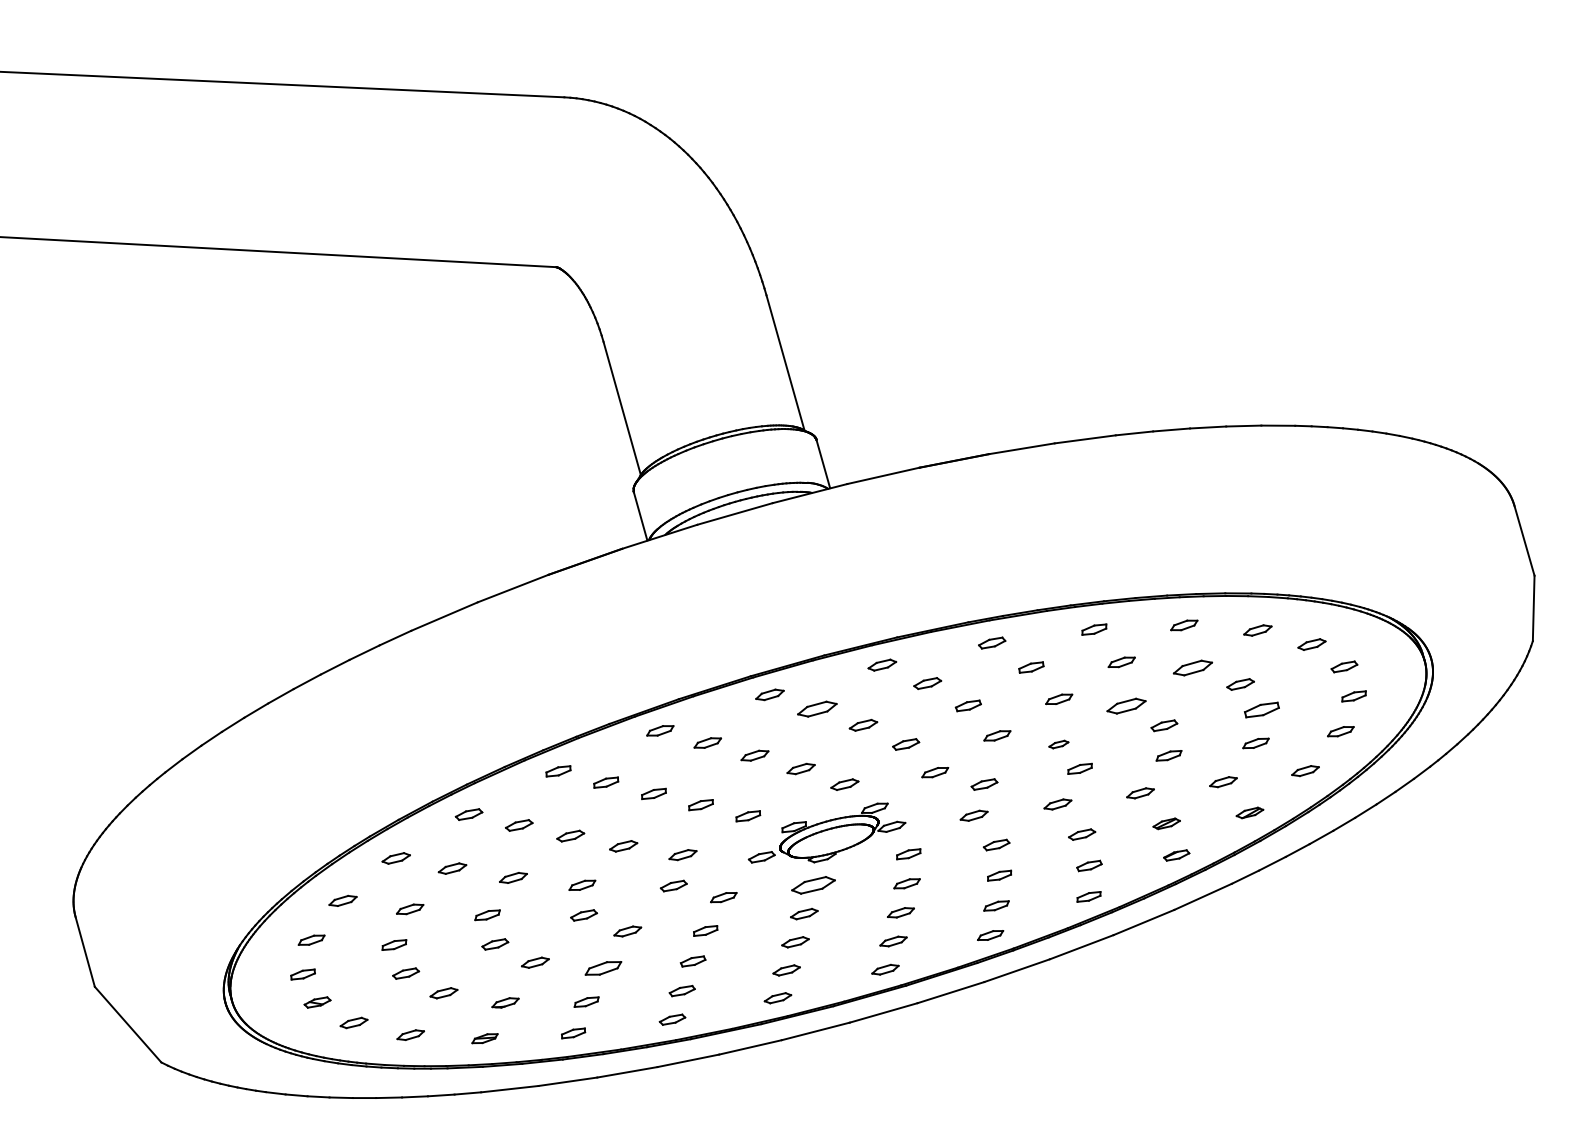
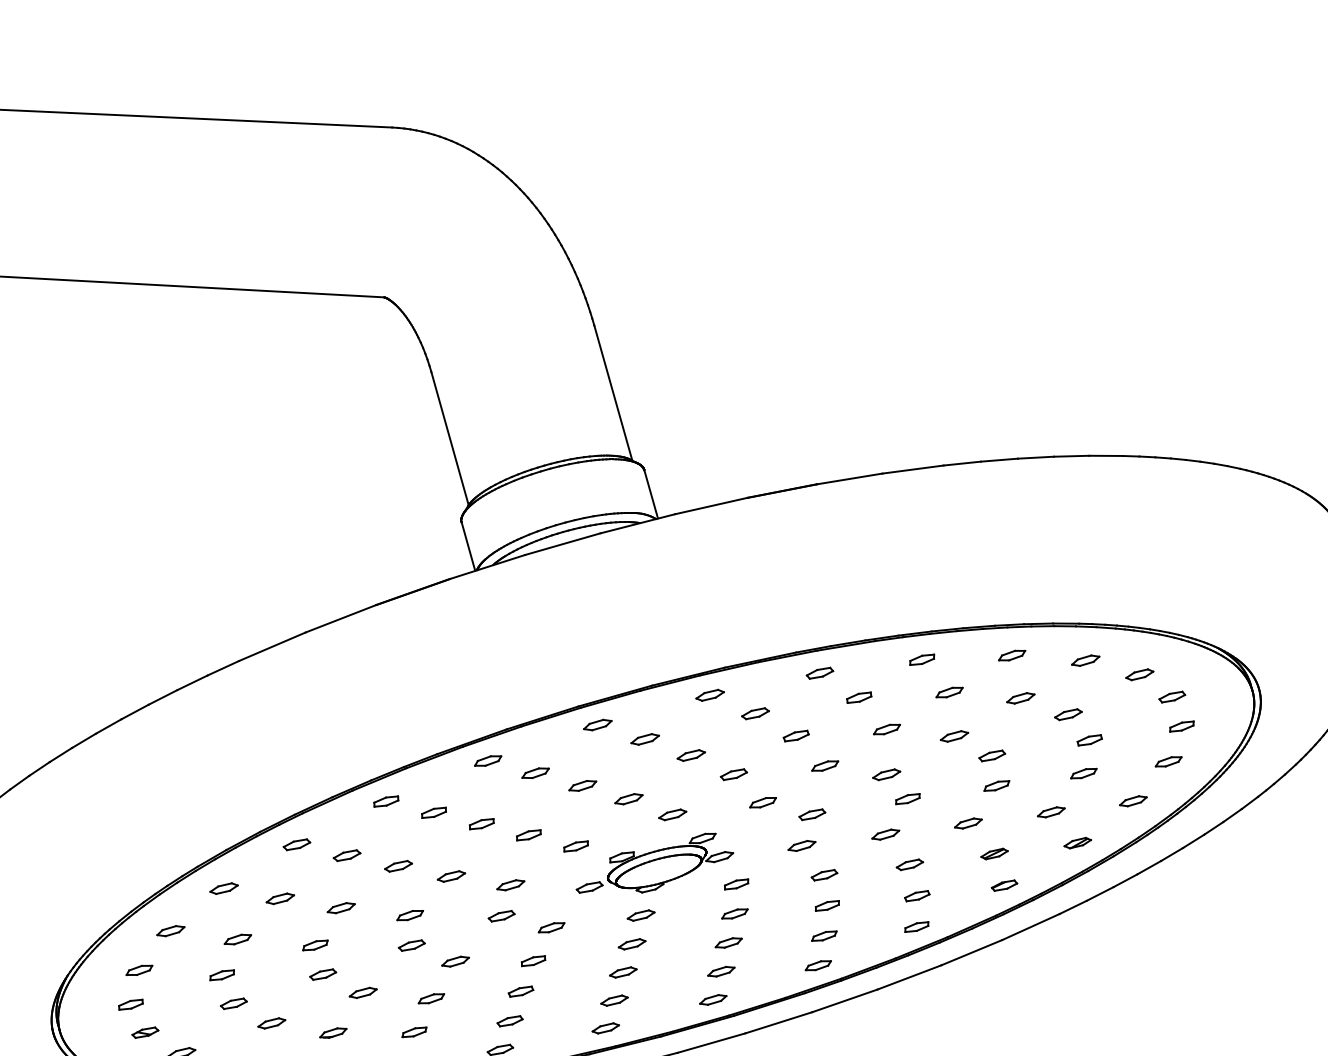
part: (1192, 668) -> (1020, 698), size x0.71
part: (1126, 706) -> (954, 736), size x0.71
part: (817, 709) -> (645, 739), size x0.71
part: (1261, 710) -> (1089, 740), size x0.71
part: (1058, 744) -> (886, 774), size x1.43
part: (812, 885) -> (640, 915), size x0.62
part: (603, 968) -> (431, 998), size x0.71

